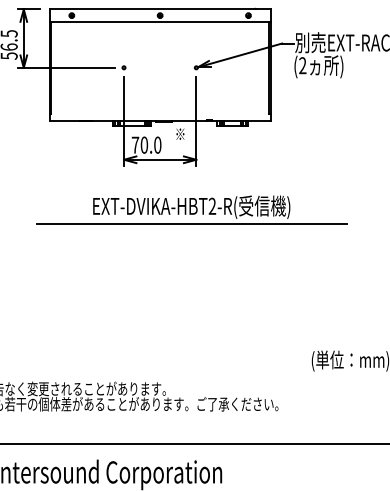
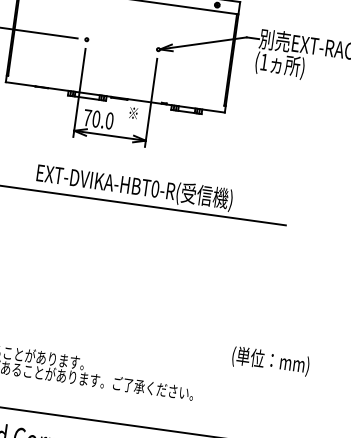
text: (302, 65) -> (263, 61), (2 -> (1
text: (212, 205) -> (155, 188), EXT-DVIKA-HBT2-R( -> EXT-DVIKA-HBT0-R(

